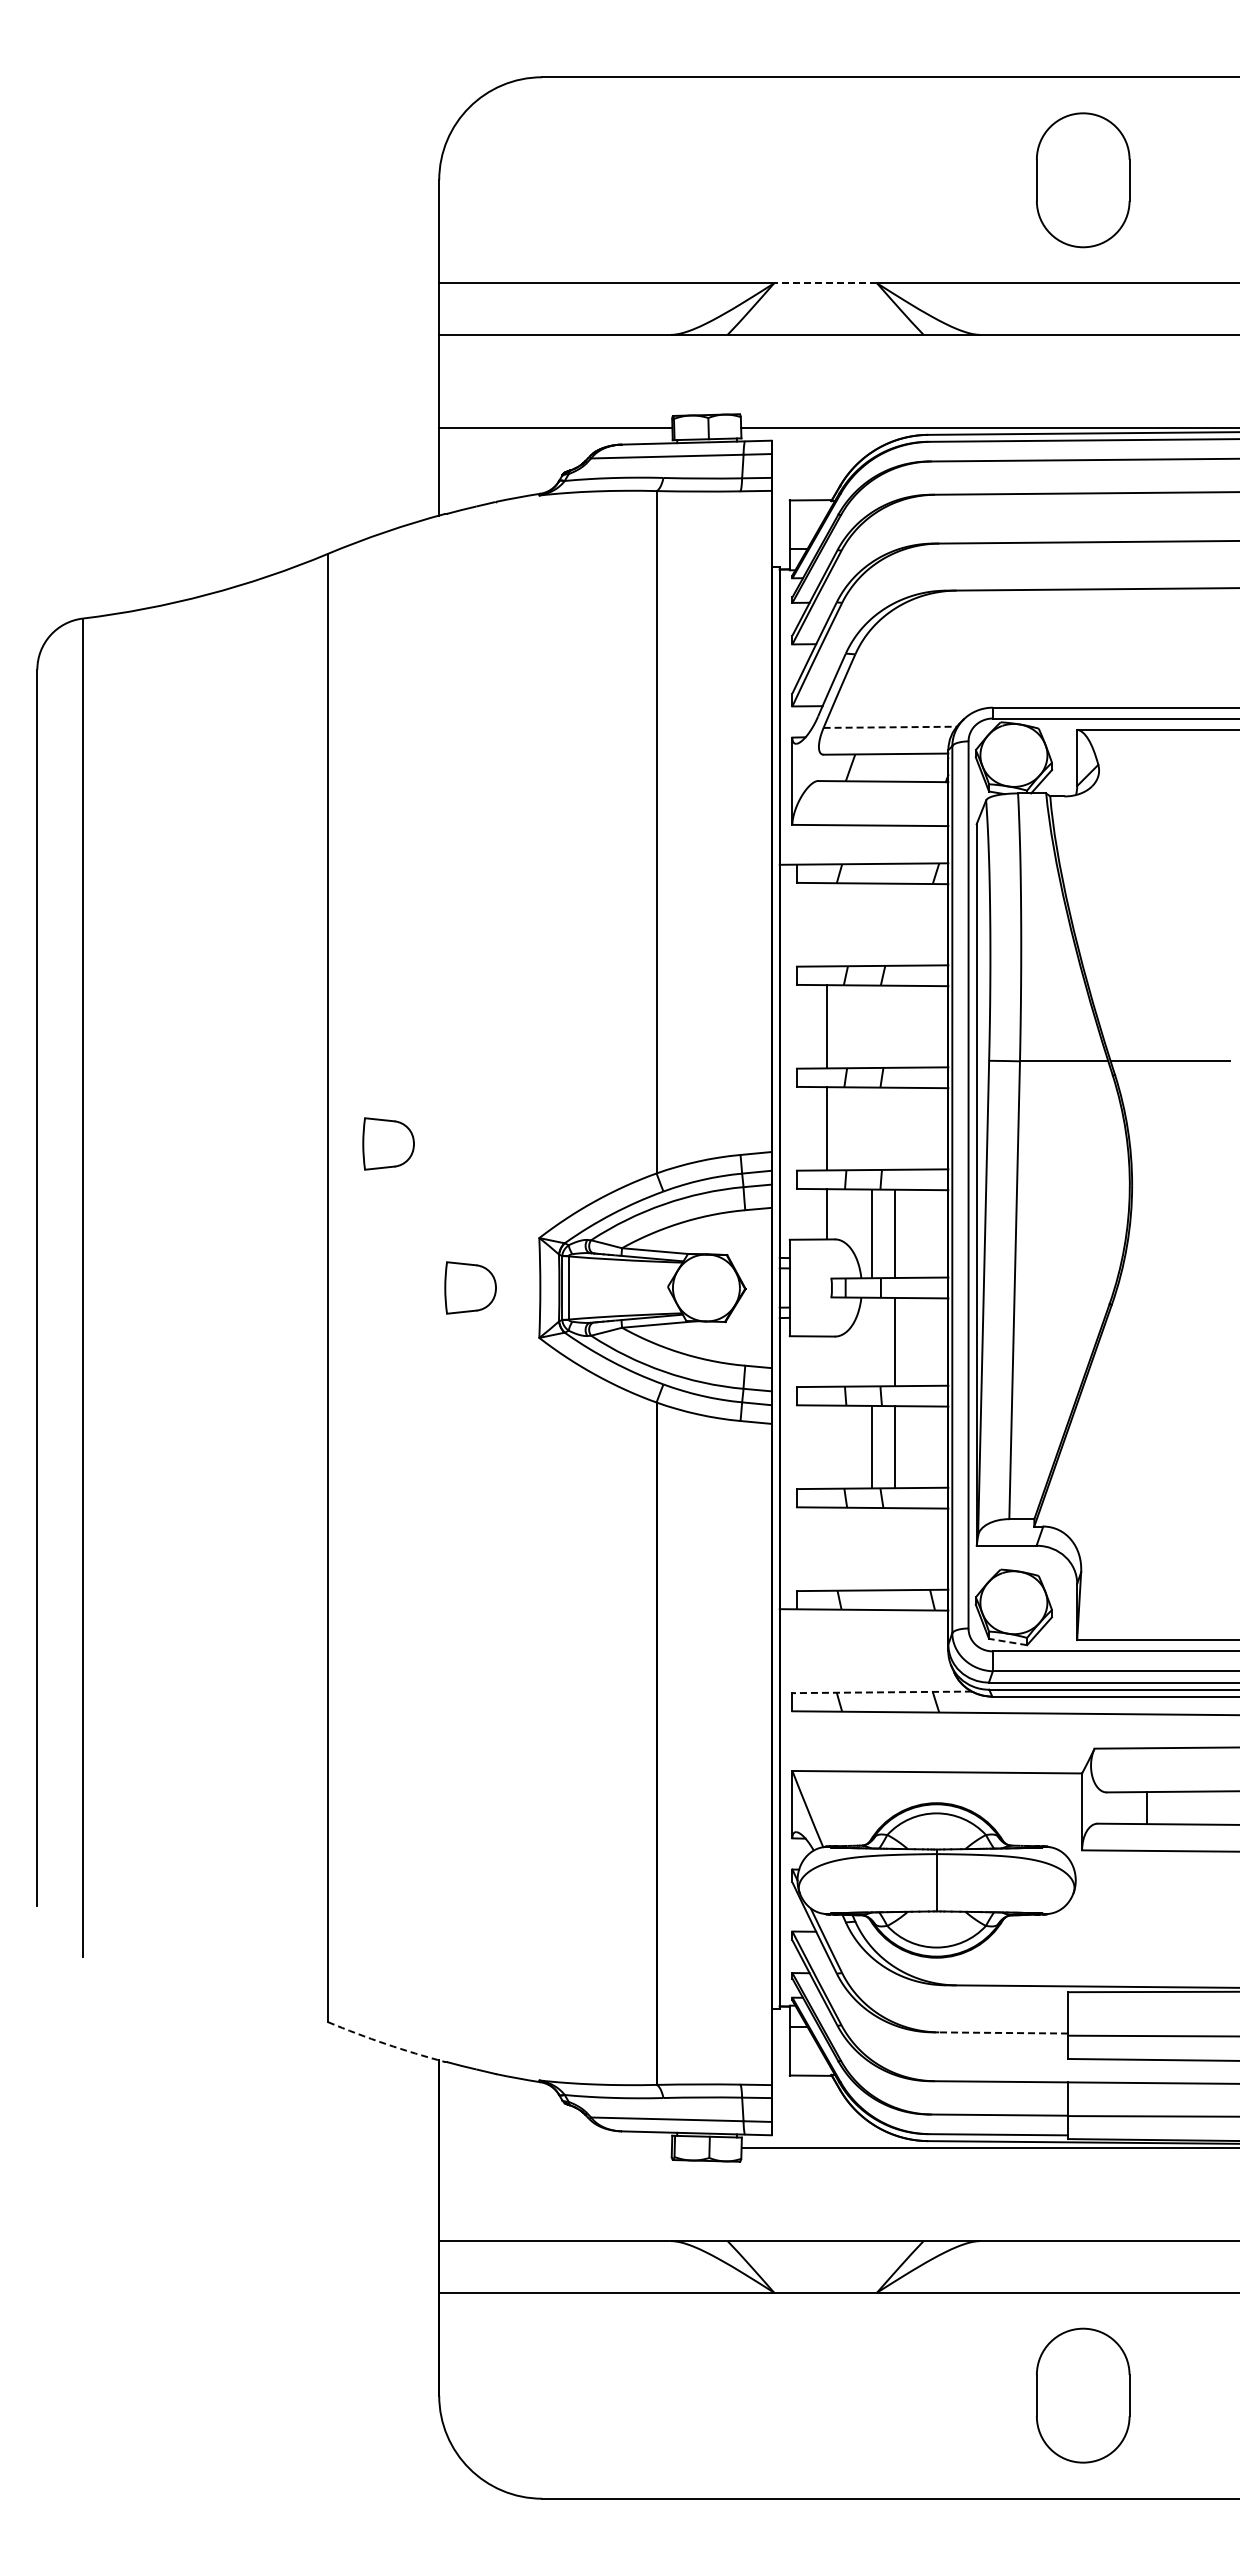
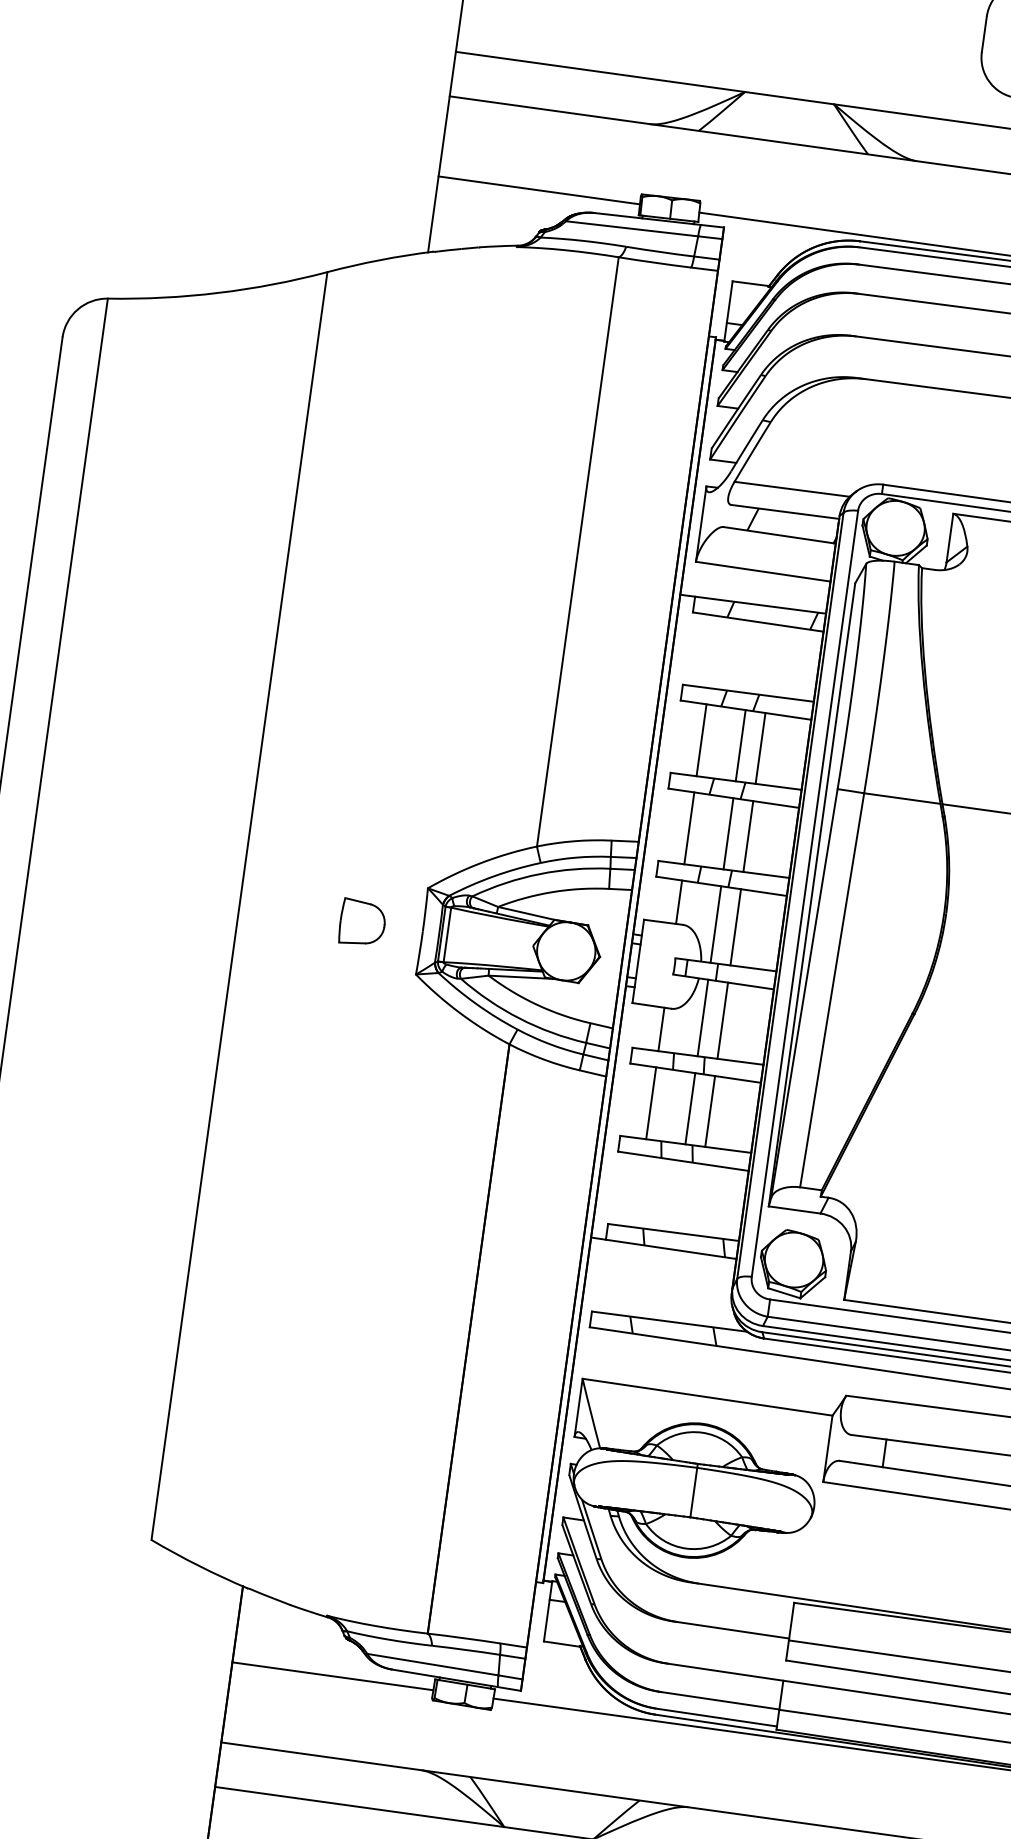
line: (825, 283) -> (789, 98), dashed -> solid
line: (890, 727) -> (792, 489), dashed -> solid
line: (872, 1026) -> (741, 745), added
line: (895, 1026) -> (760, 748), added
line: (872, 1128) -> (728, 833), added
line: (895, 1128) -> (748, 836), added
part: (388, 1143) -> (309, 788), removed
line: (872, 1341) -> (703, 1017), added
line: (826, 1361) -> (661, 1029), added
line: (826, 1446) -> (650, 1102), added
line: (1007, 1641) -> (783, 1292), dashed -> solid
line: (882, 1692) -> (669, 1321), dashed -> solid
line: (1000, 2032) -> (730, 1629), dashed -> solid
arc: (385, 2044) -> (198, 1566), dashed -> solid
line: (555, 2148) -> (332, 1676), added

